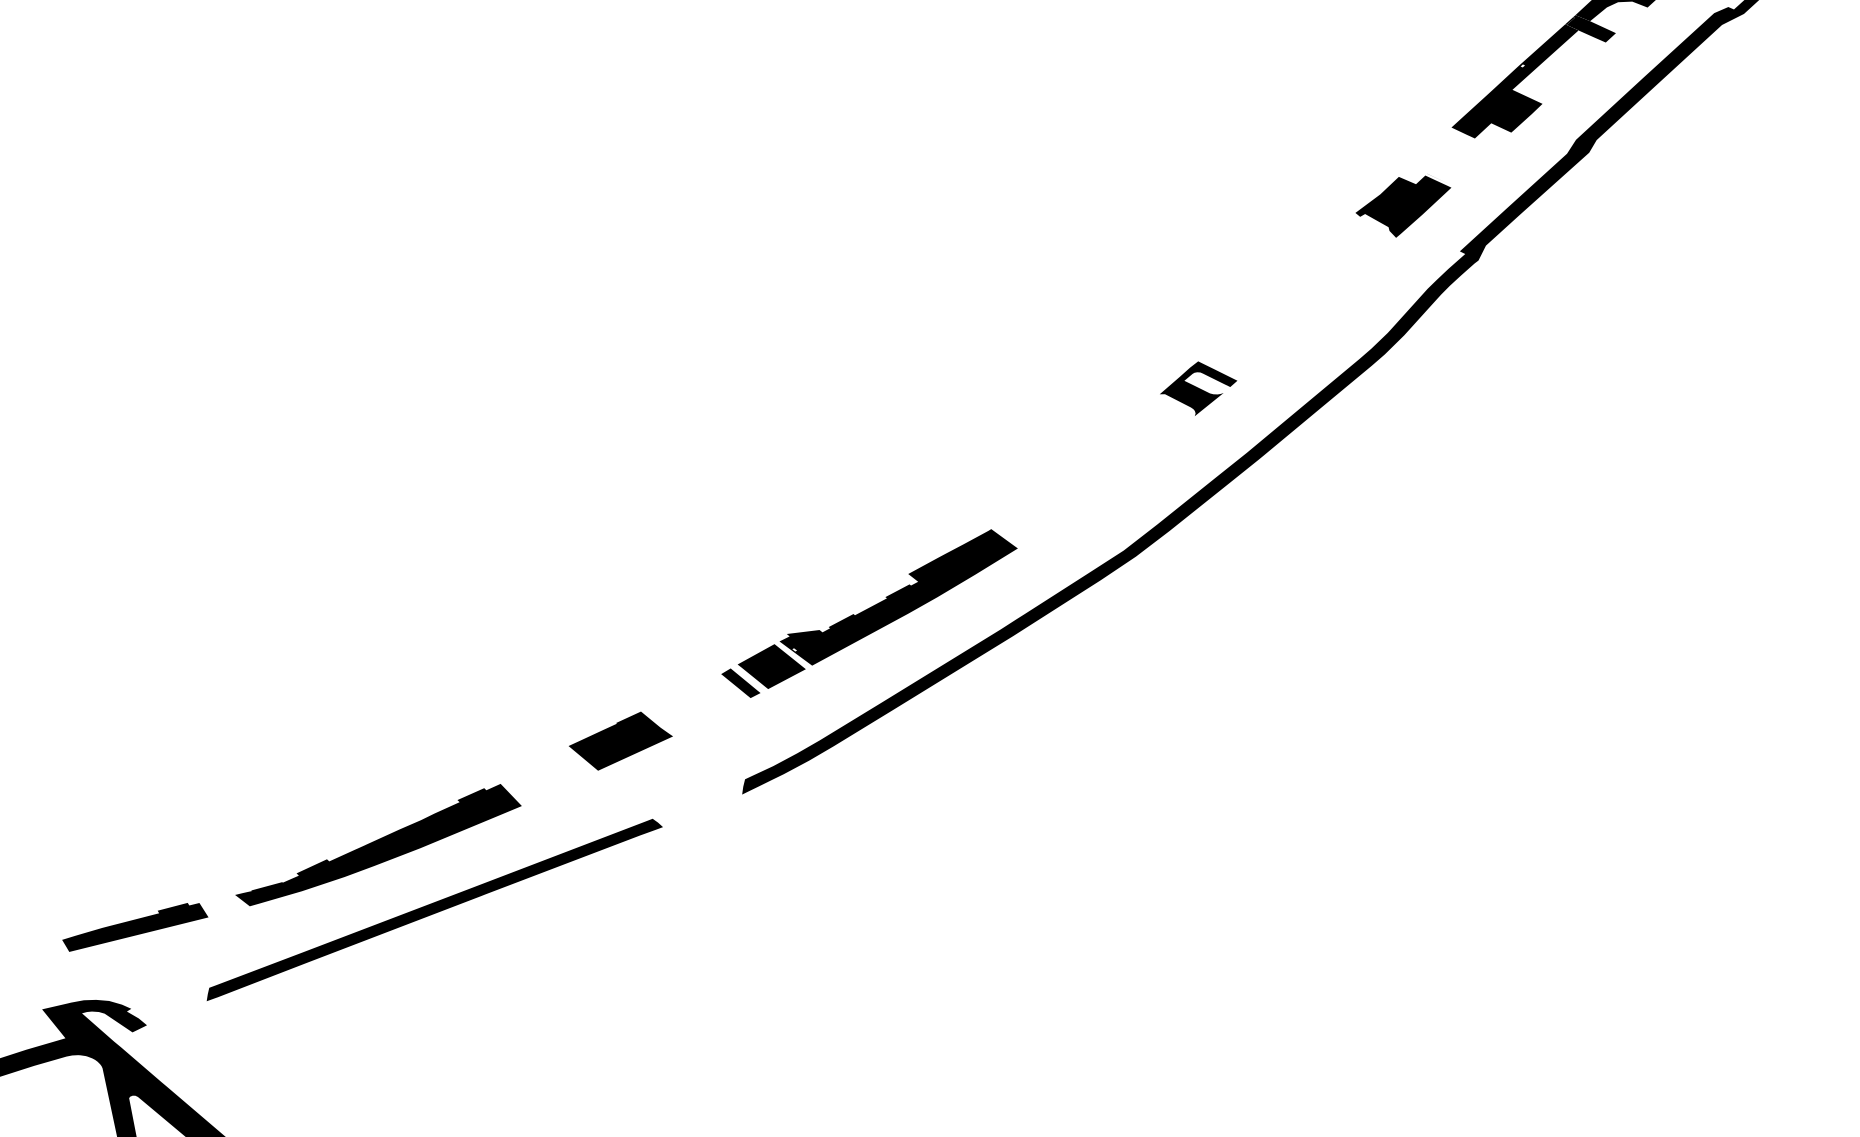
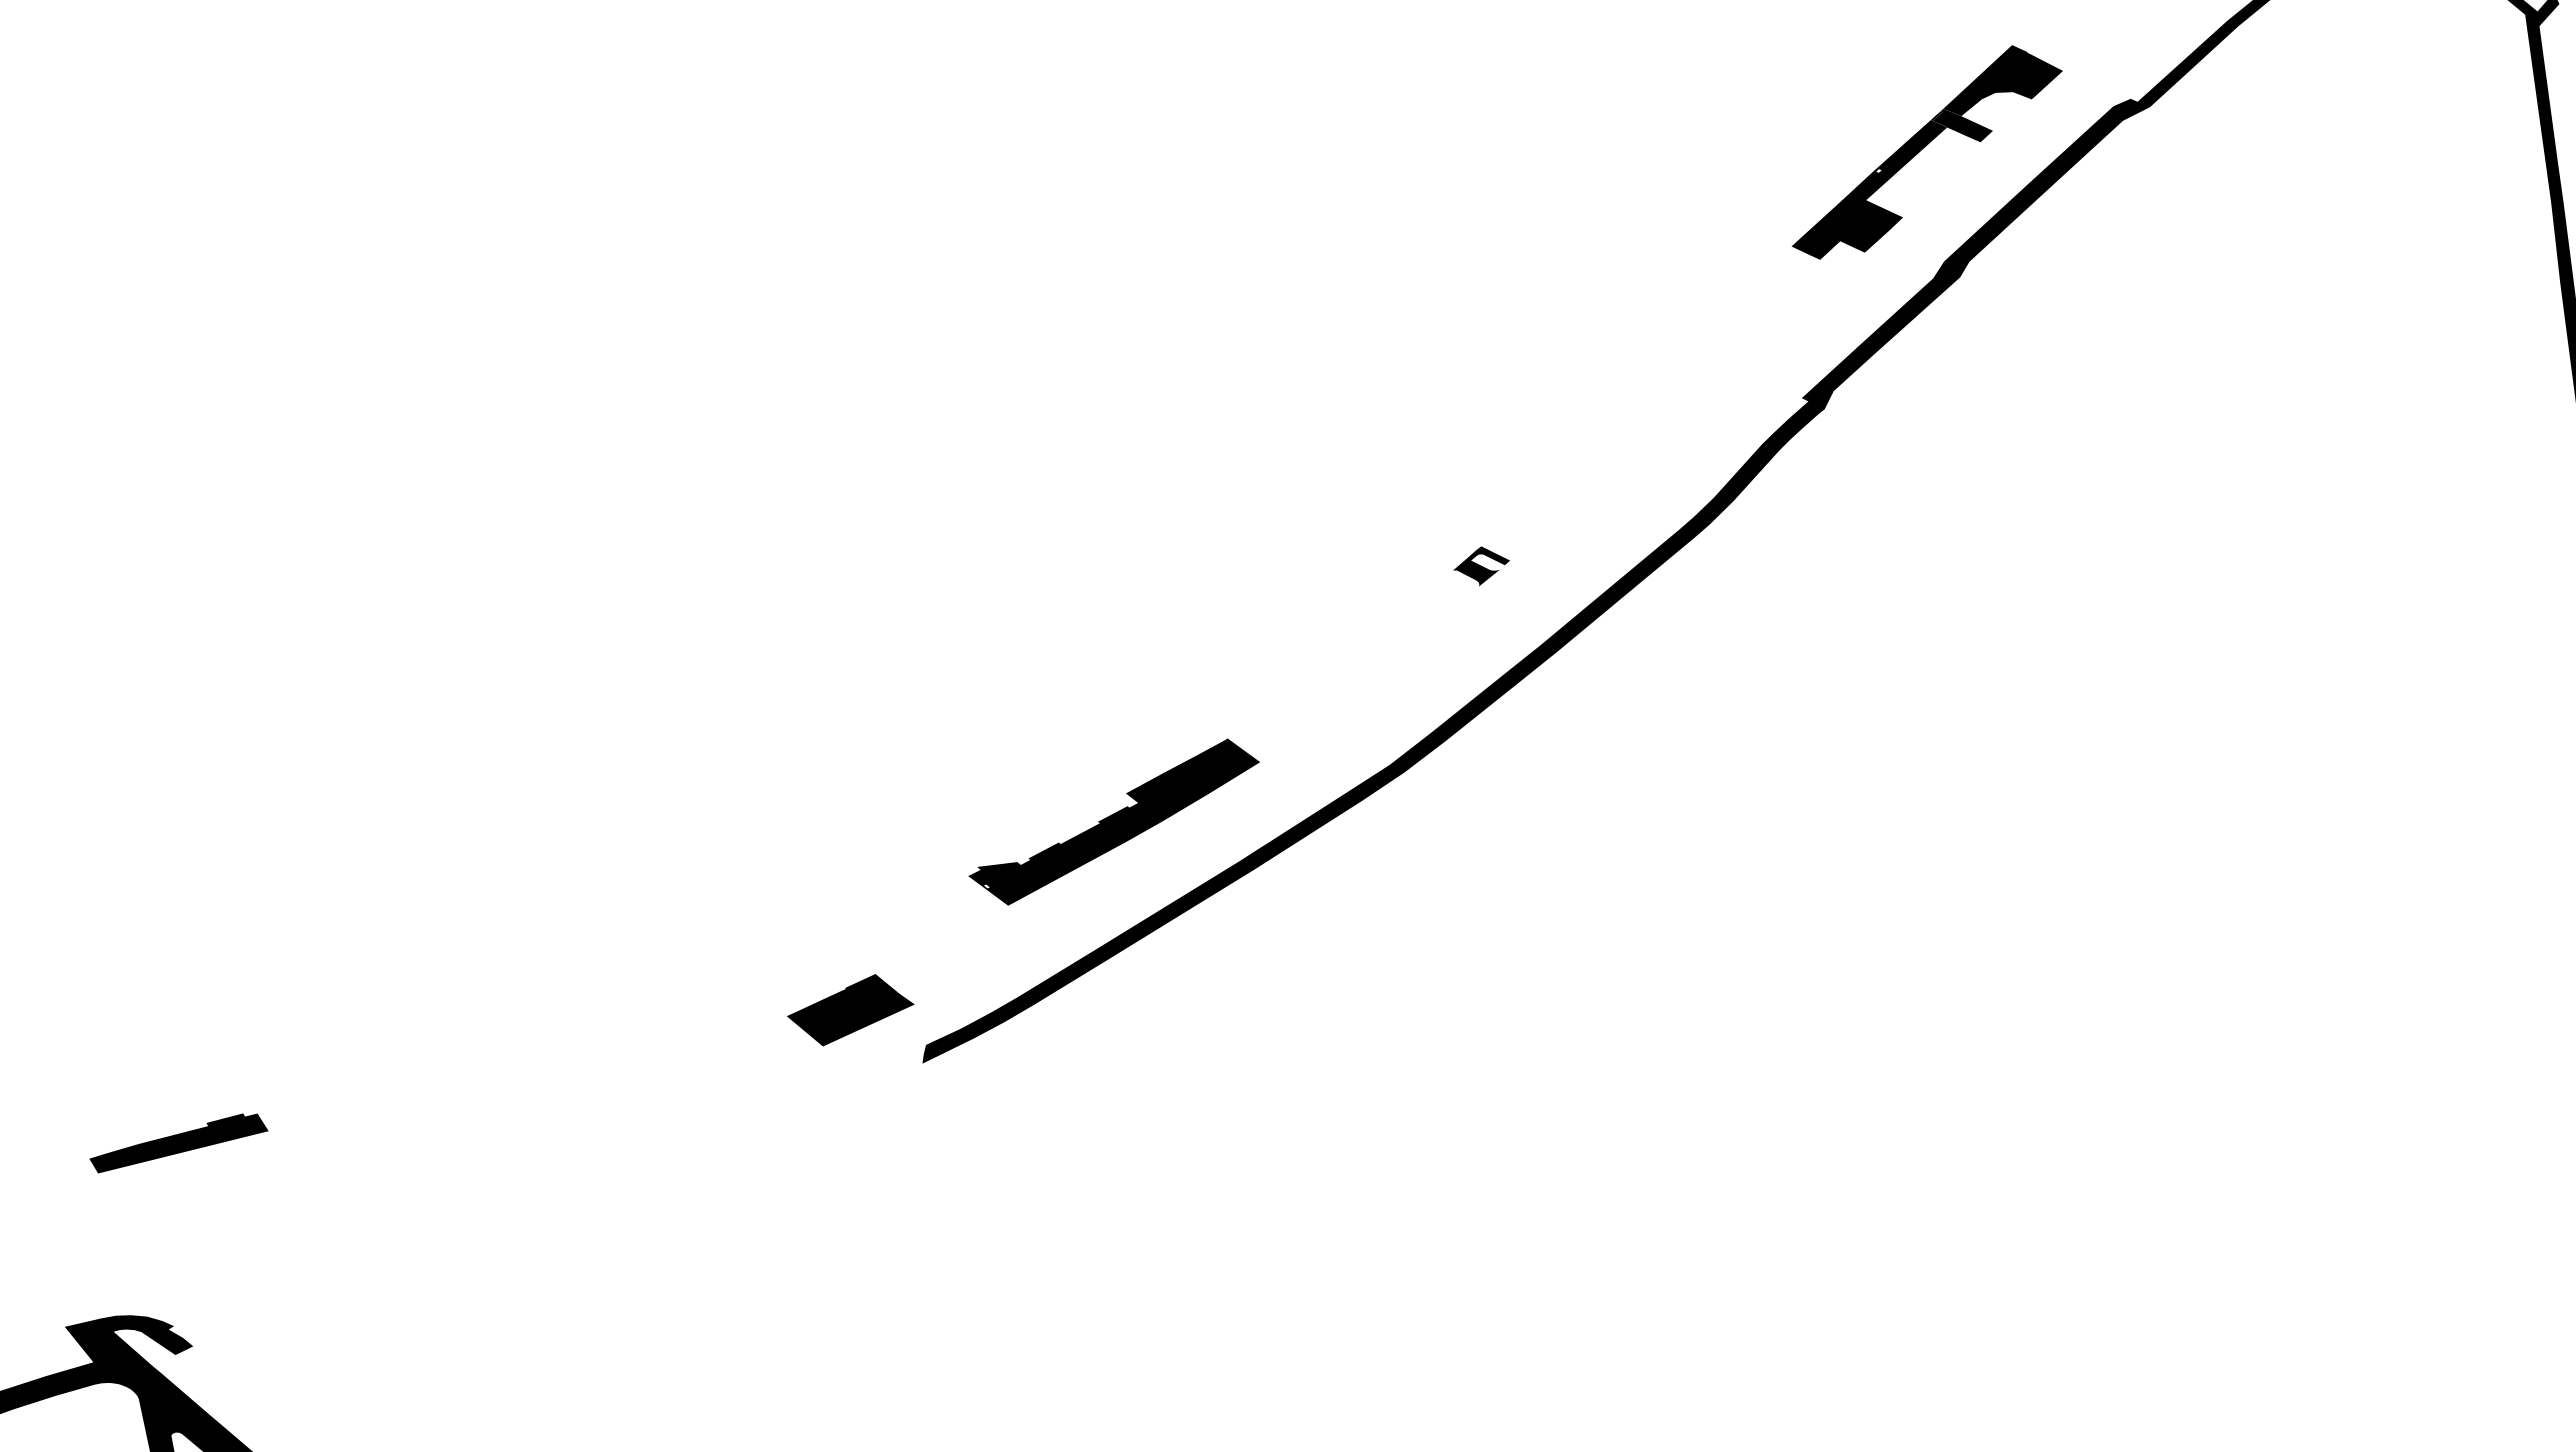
part: (1403, 205) -> (1732, 342), removed
part: (1198, 388) -> (1481, 566), size x0.6
fill: (771, 666) -> (958, 906), removed
fill: (740, 683) -> (920, 927), removed
part: (620, 741) -> (850, 1010), moved
fill: (378, 845) -> (476, 1125), removed
fill: (434, 909) -> (545, 1204), removed
part: (134, 927) -> (178, 1143), moved

